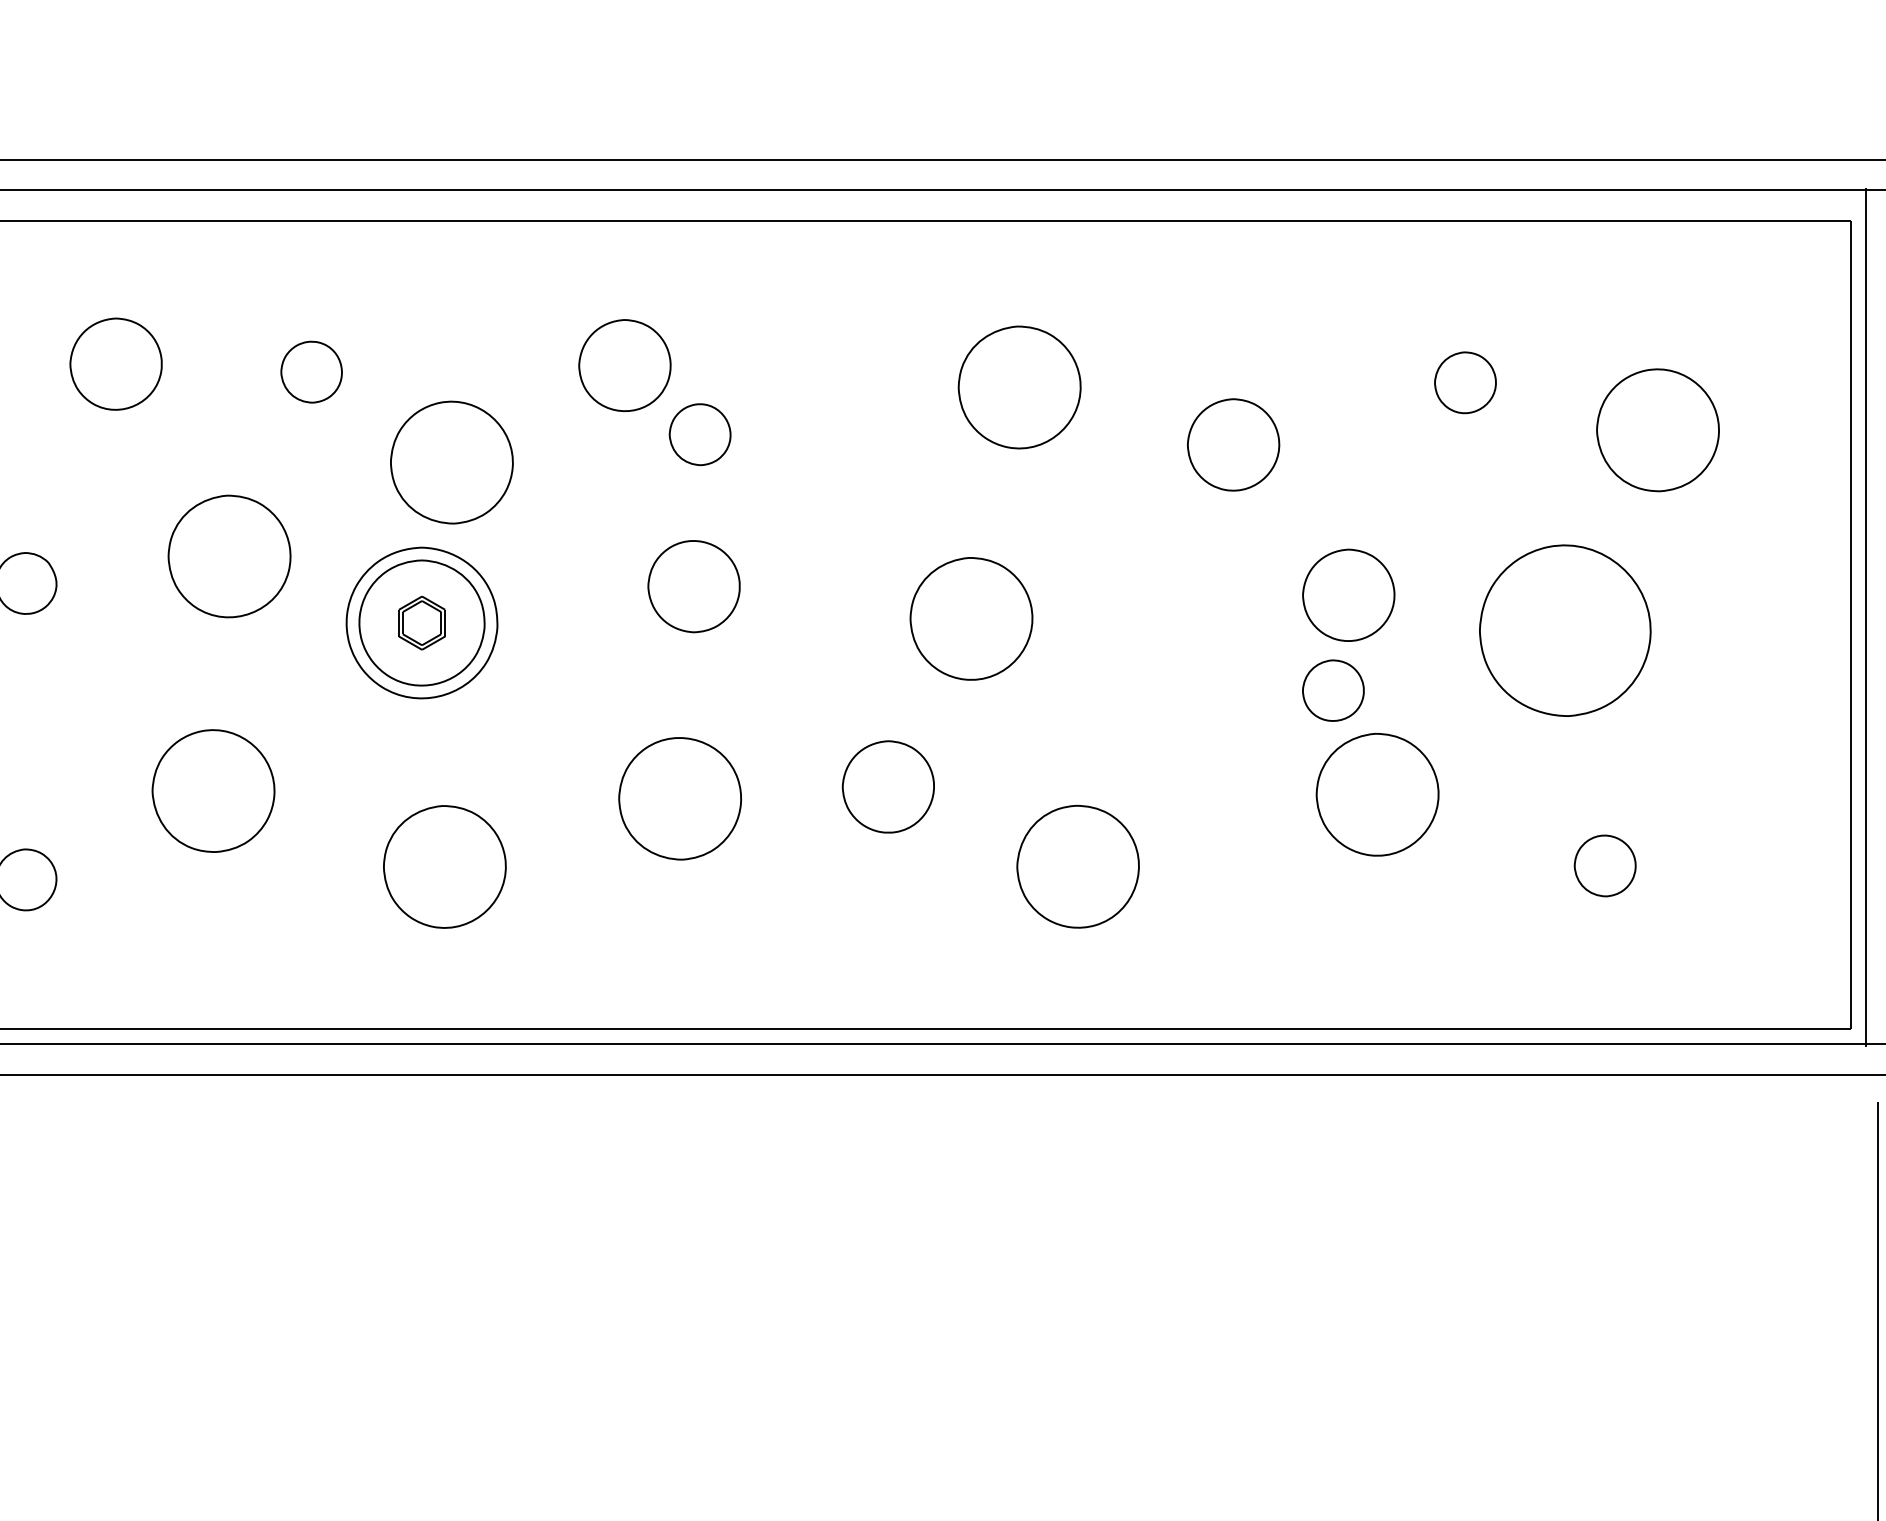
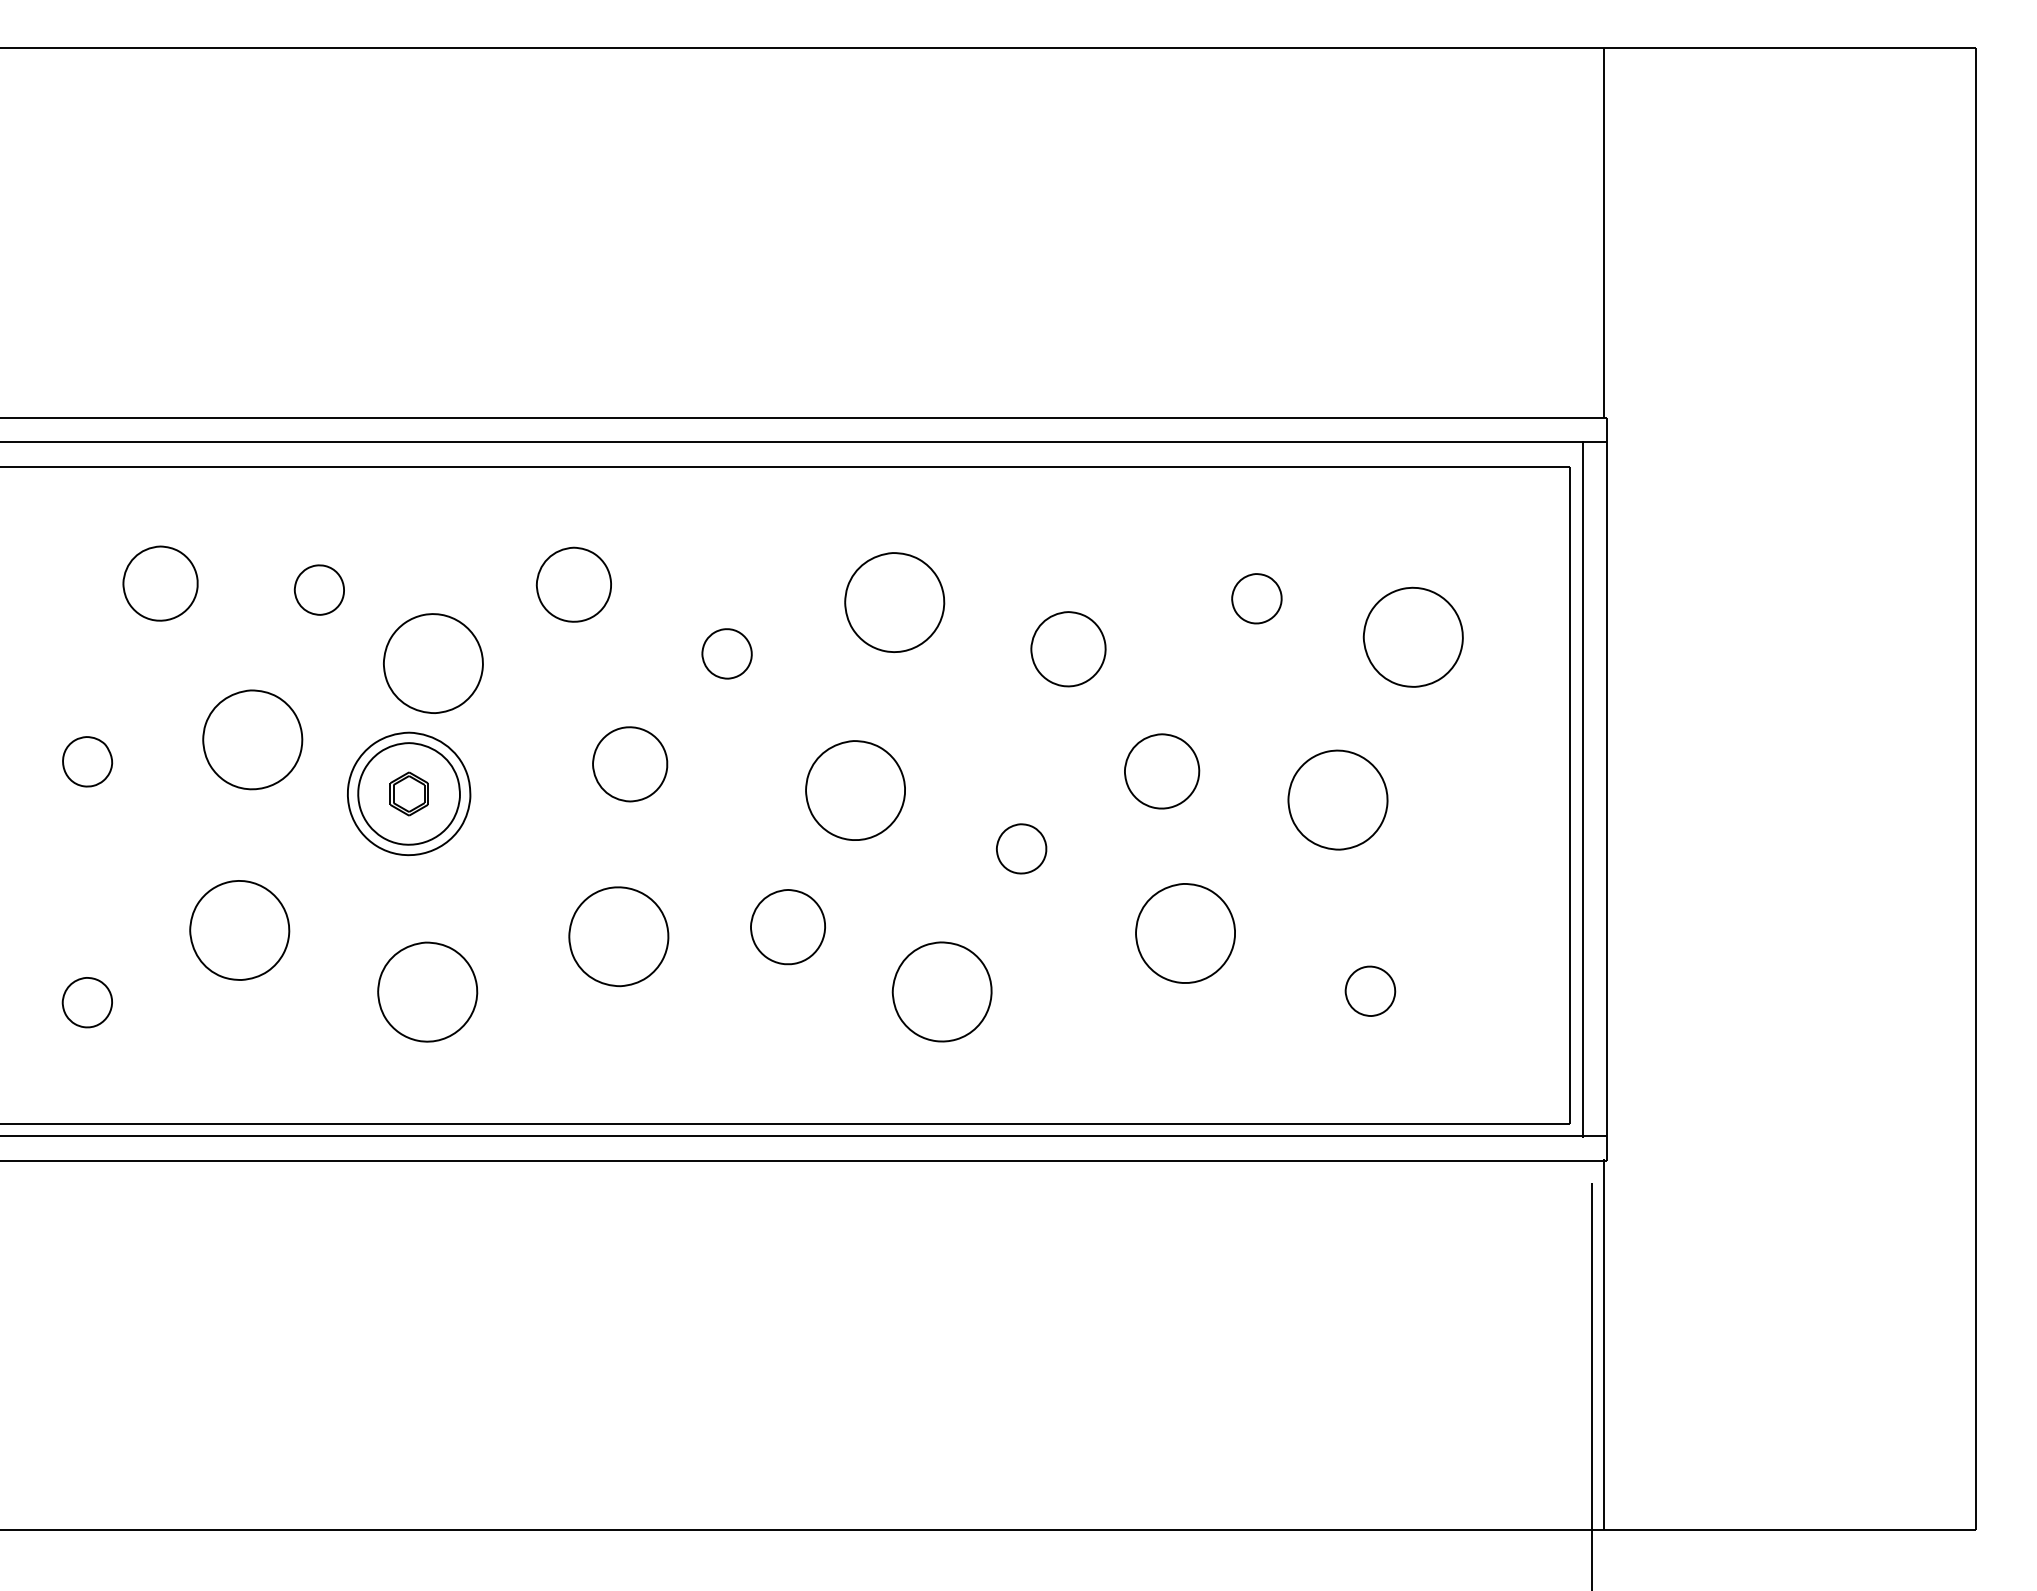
part: (699, 434) -> (726, 653), moved
part: (1564, 629) -> (1337, 799), size x0.71
part: (1333, 690) -> (1021, 848), moved

